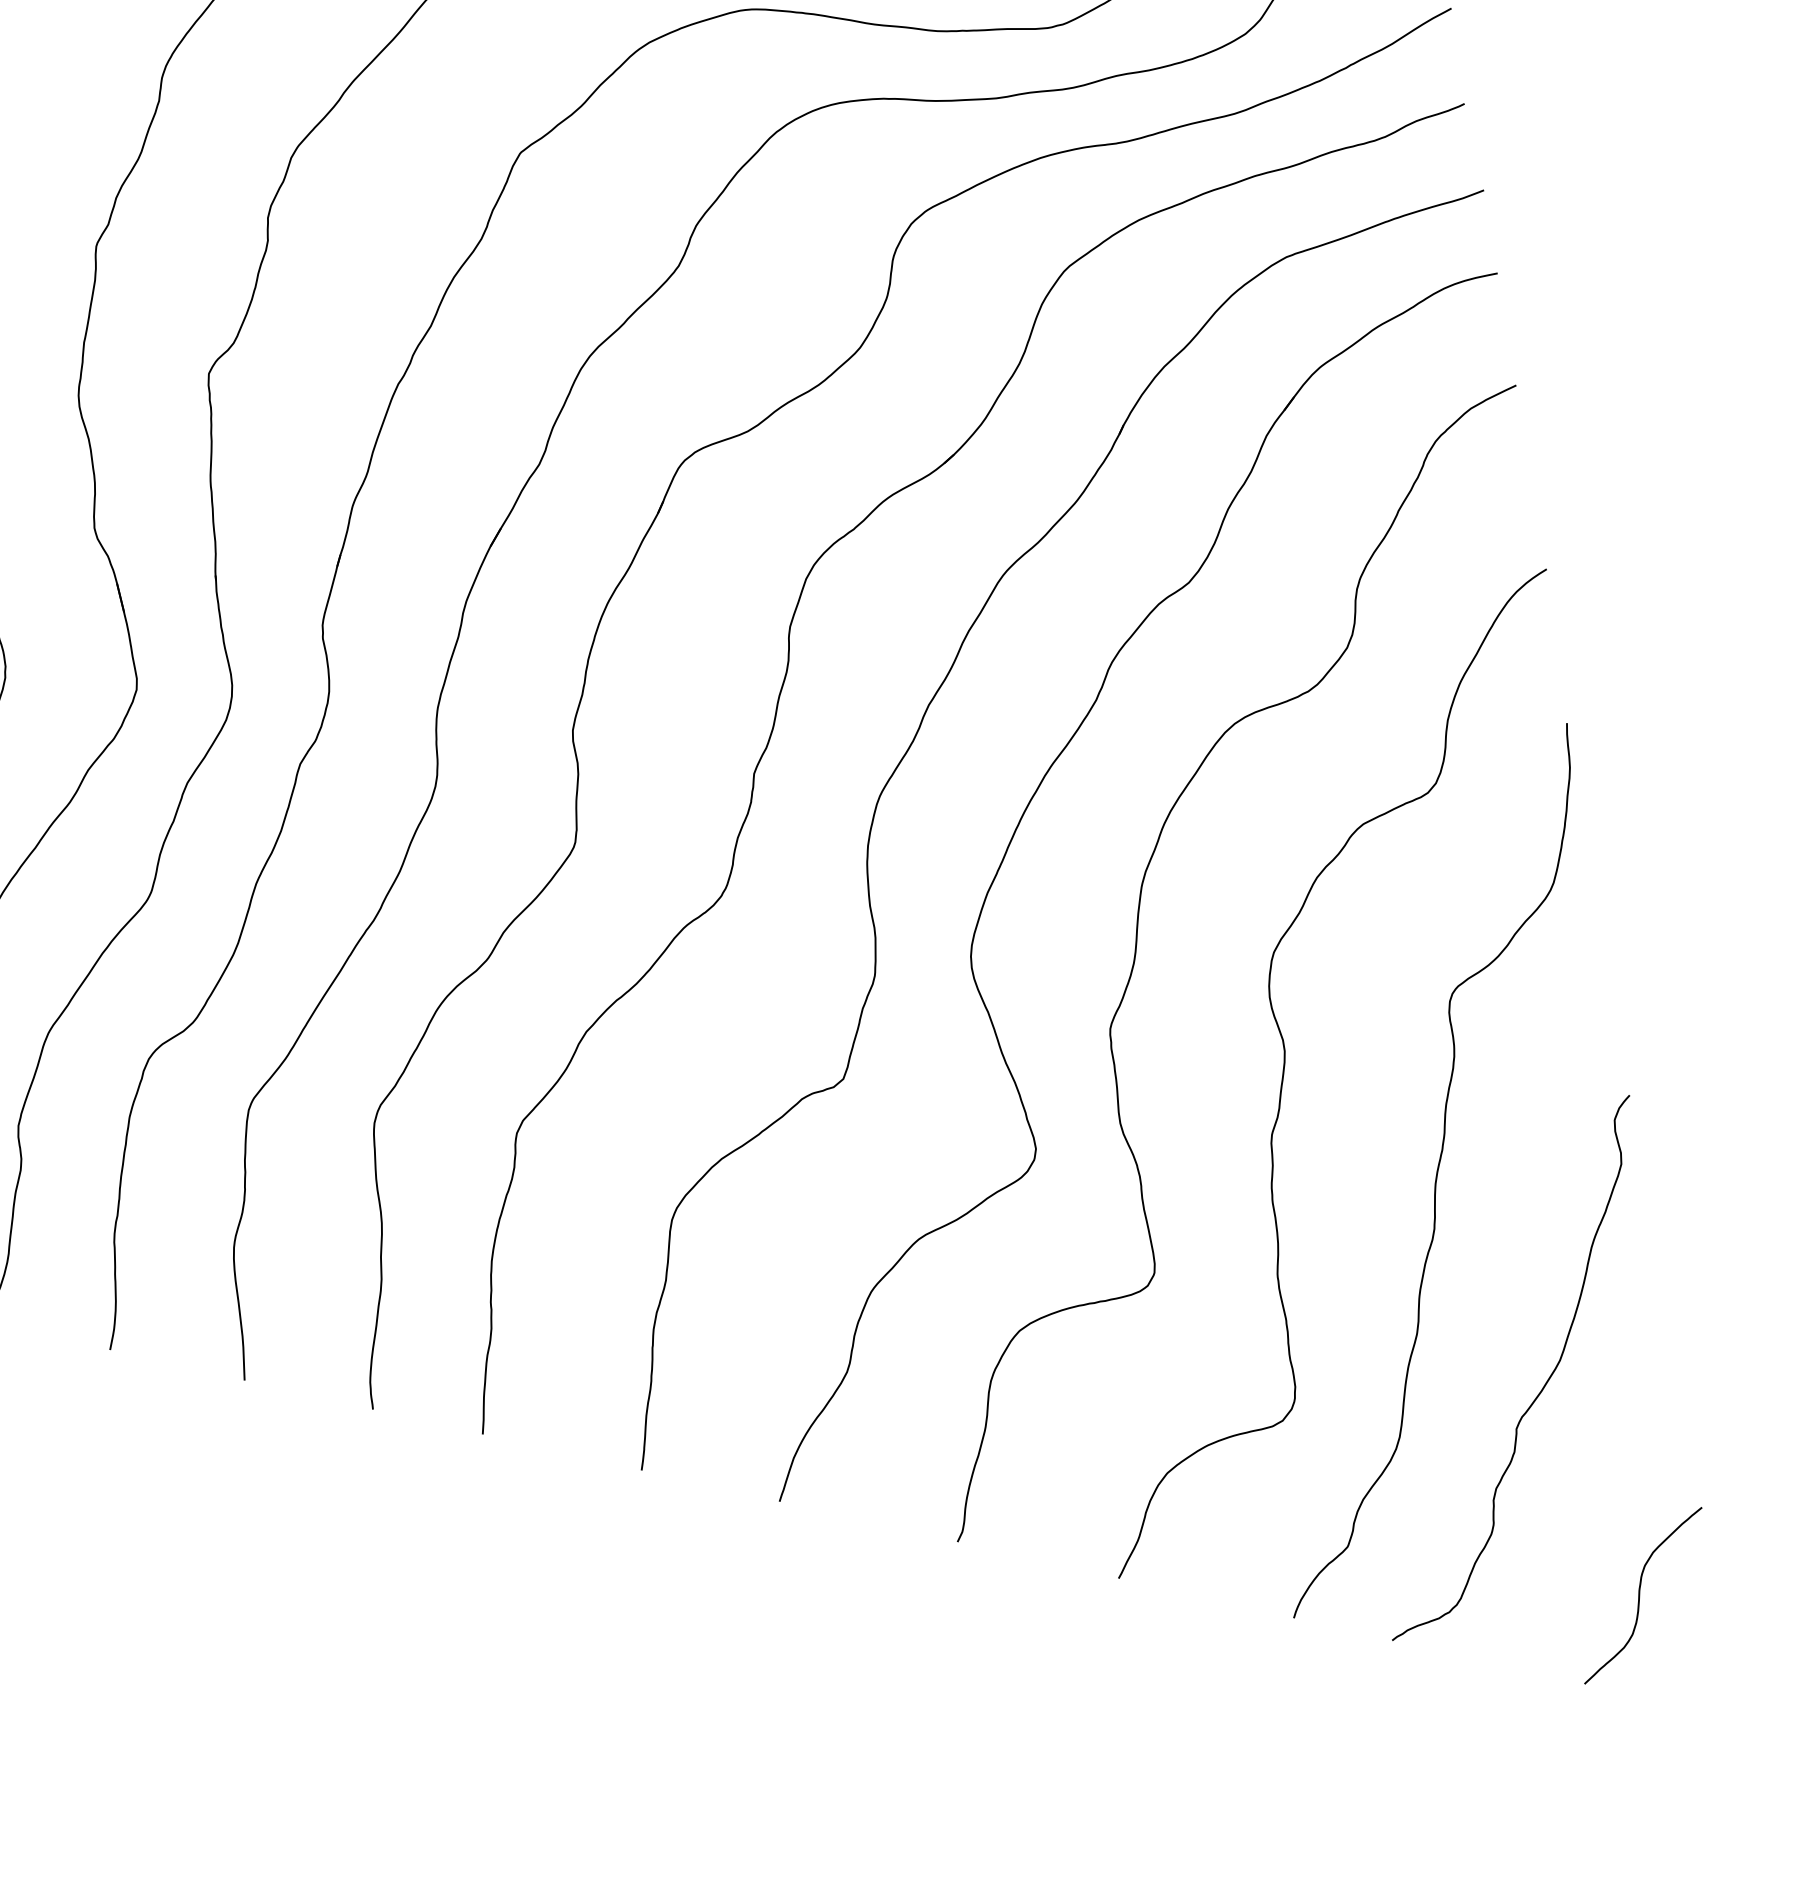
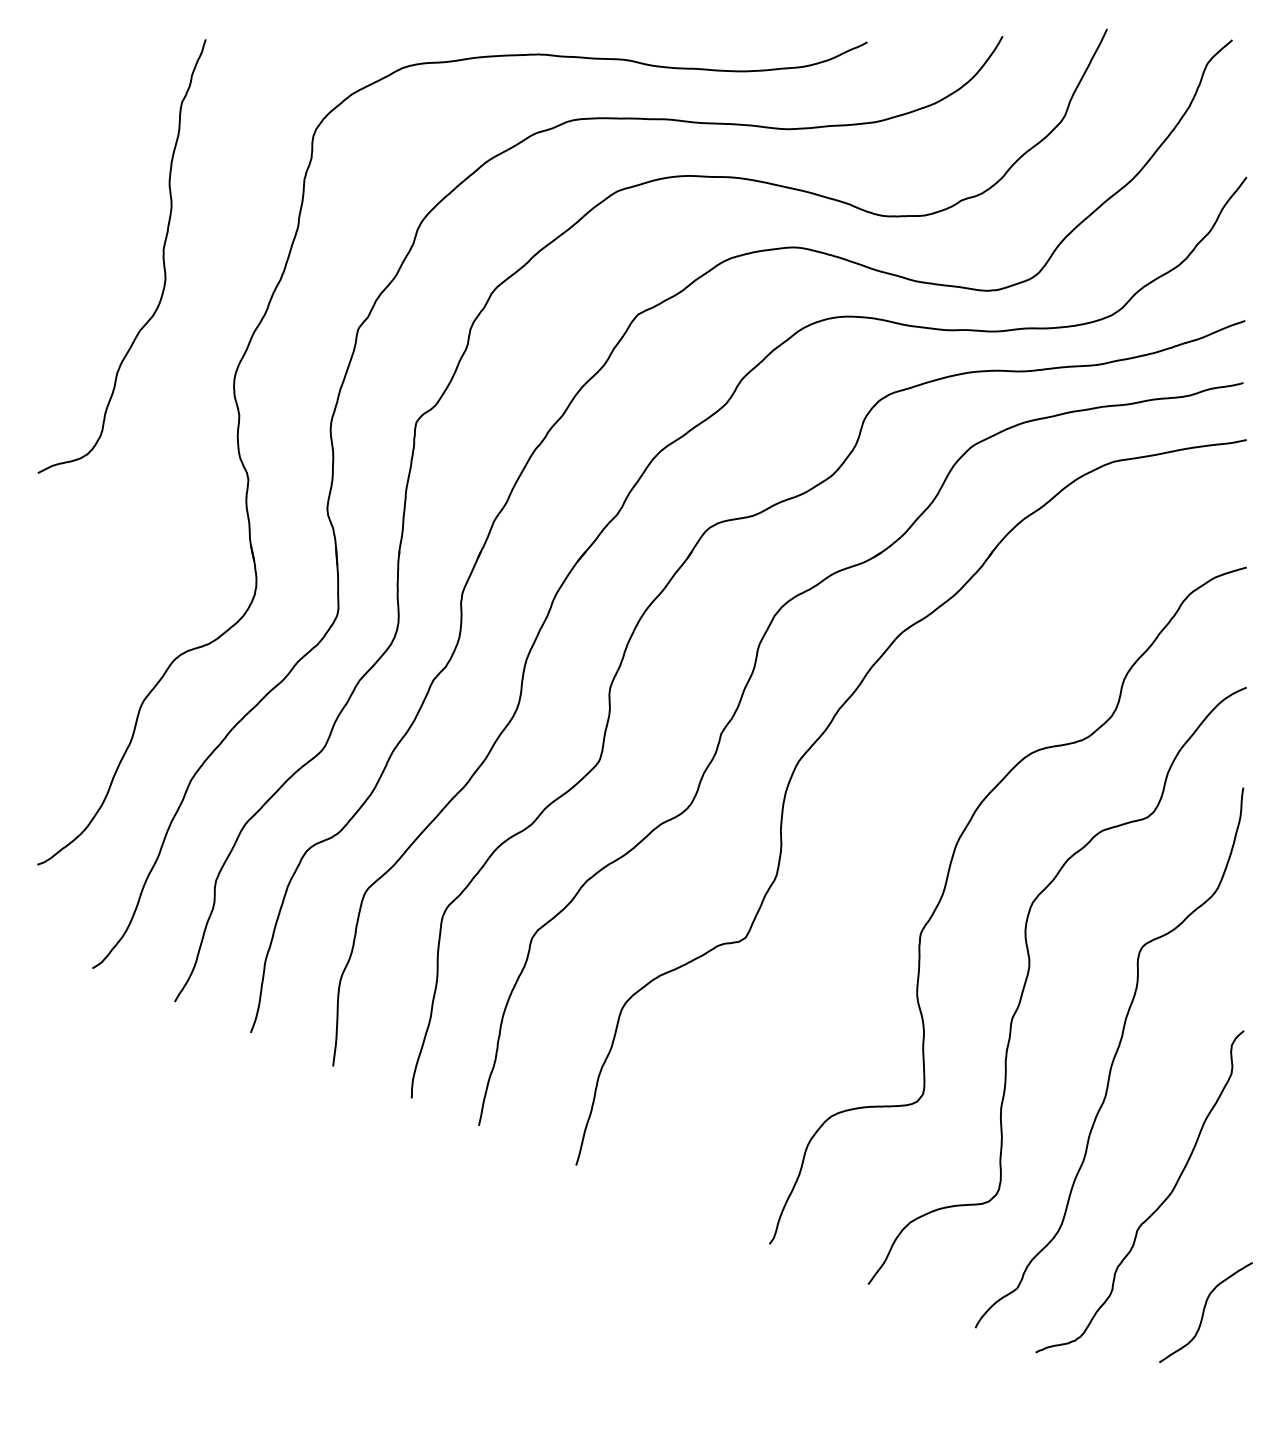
part: (1017, 831) -> (882, 798), removed
curve: (1640, 1595) -> (1204, 1312), moved

